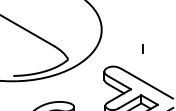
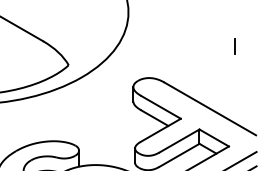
line: (142, 48) -> (233, 45), moved

